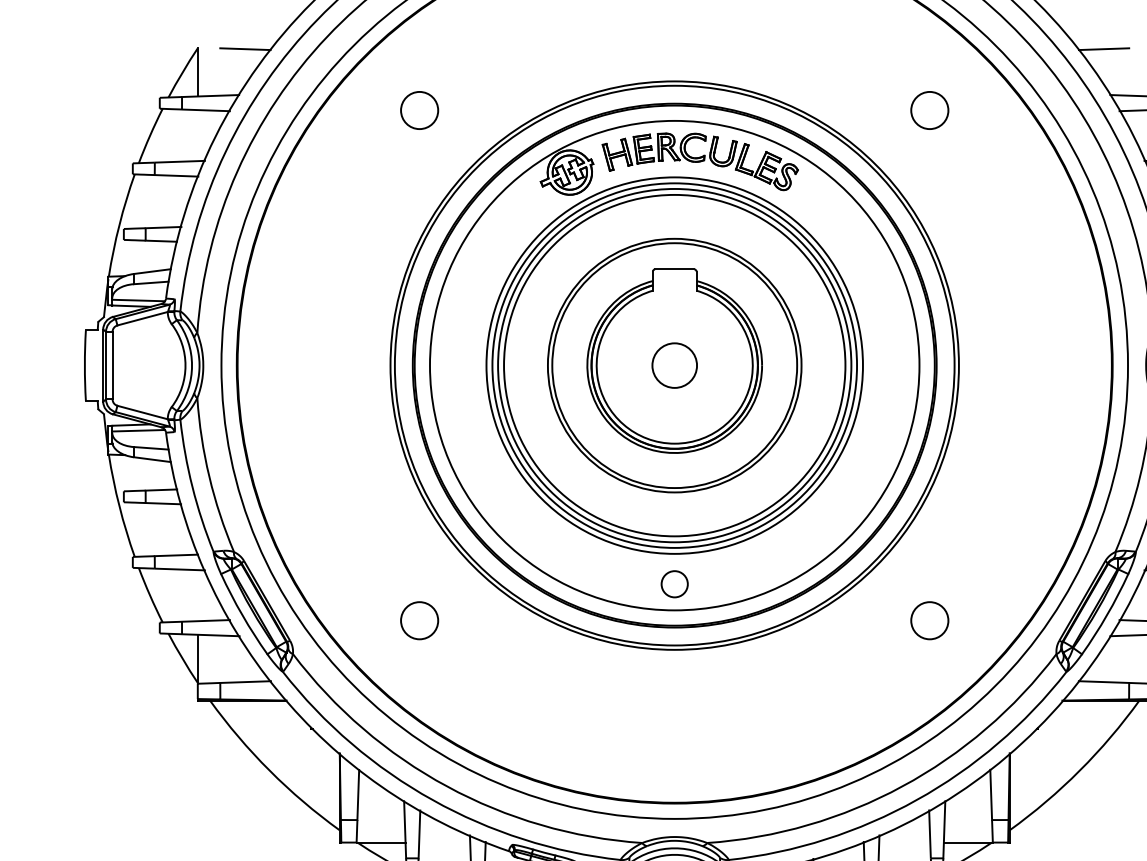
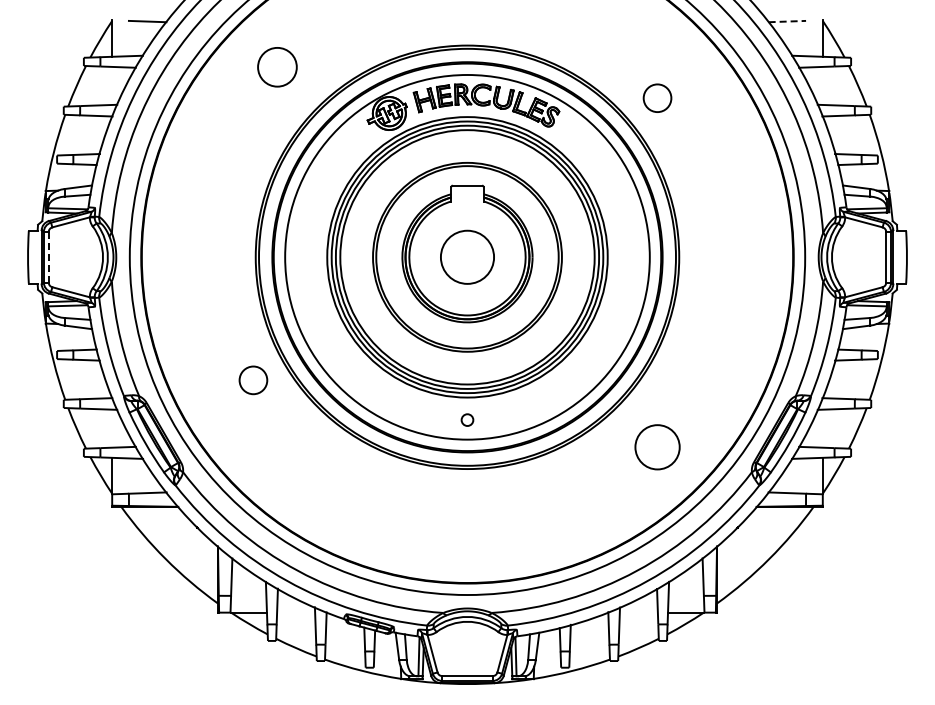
line: (1104, 49) -> (787, 21), solid -> dashed
circle: (929, 109) -> (657, 97), moved
circle: (419, 110) -> (277, 67), size x1.4
circle: (674, 364) -> (467, 256), size x1.6
line: (112, 365) -> (48, 257), solid -> dashed
circle: (674, 583) -> (467, 419), size x0.6
circle: (419, 620) -> (253, 380), moved
circle: (929, 620) -> (657, 447), size x1.6

